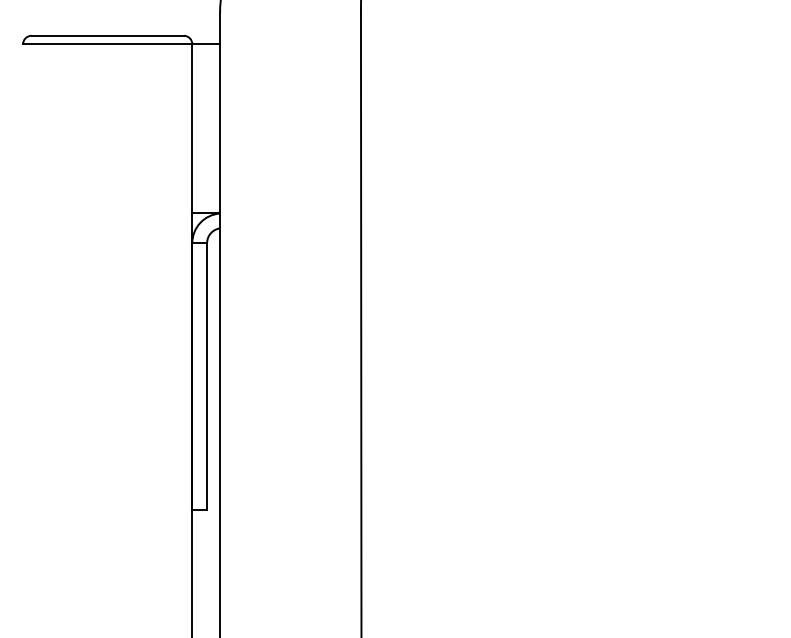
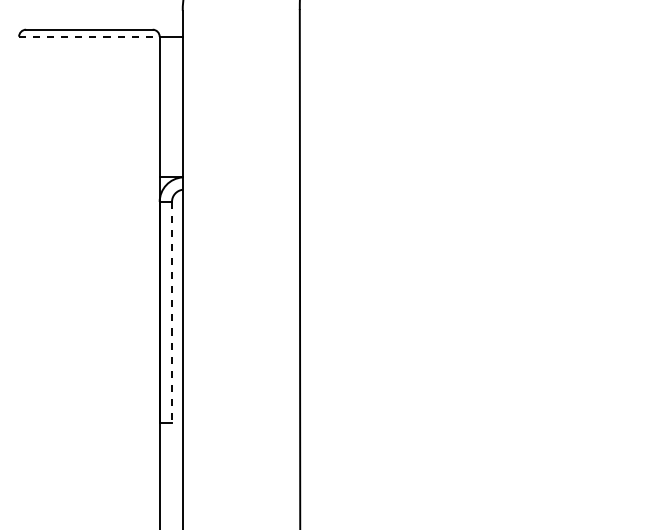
line: (107, 44) -> (89, 36), solid -> dashed
line: (207, 376) -> (172, 312), solid -> dashed

